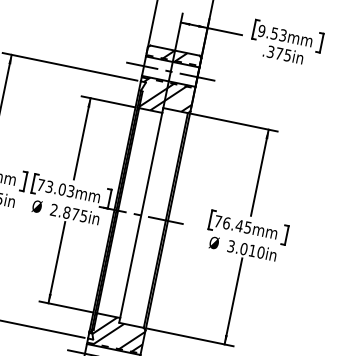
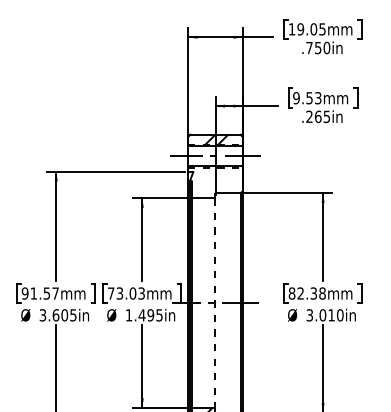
text: (274, 52) -> (313, 116), .375in -> .265in
hatch: (166, 97) -> (216, 182), removed
text: (64, 212) -> (139, 315), 2.875in -> 1.495in
line: (141, 215) -> (215, 303), solid -> dashed
text: (232, 224) -> (306, 293), 76.45mm -> 82.38mm

